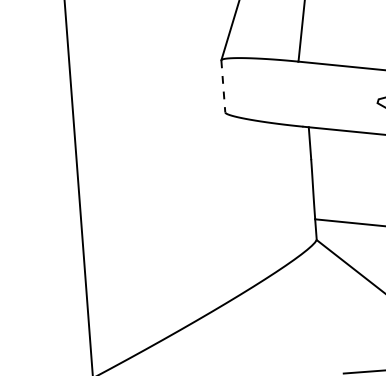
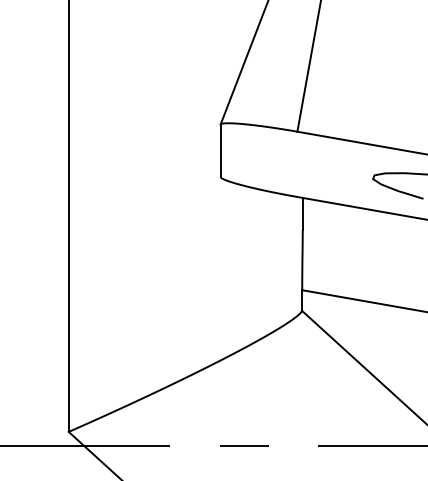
line: (223, 87) -> (220, 151), dashed -> solid

